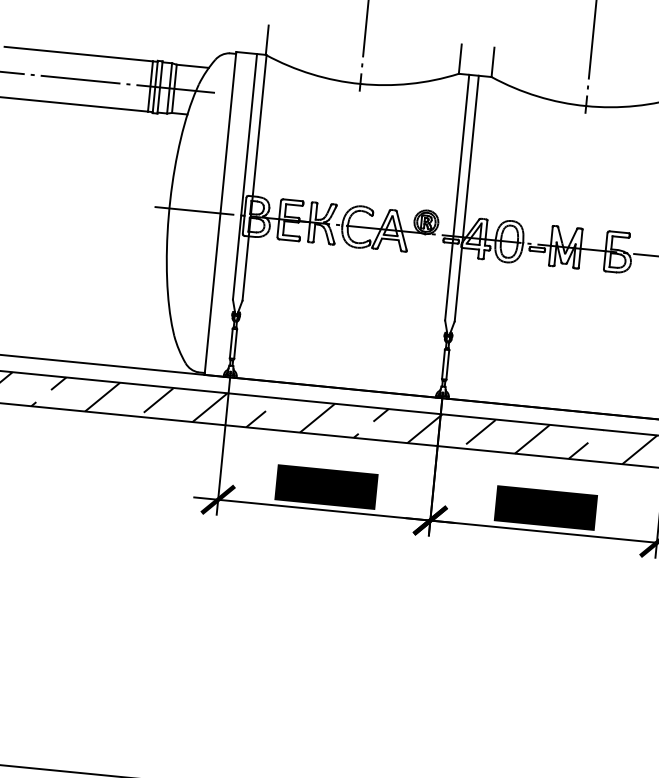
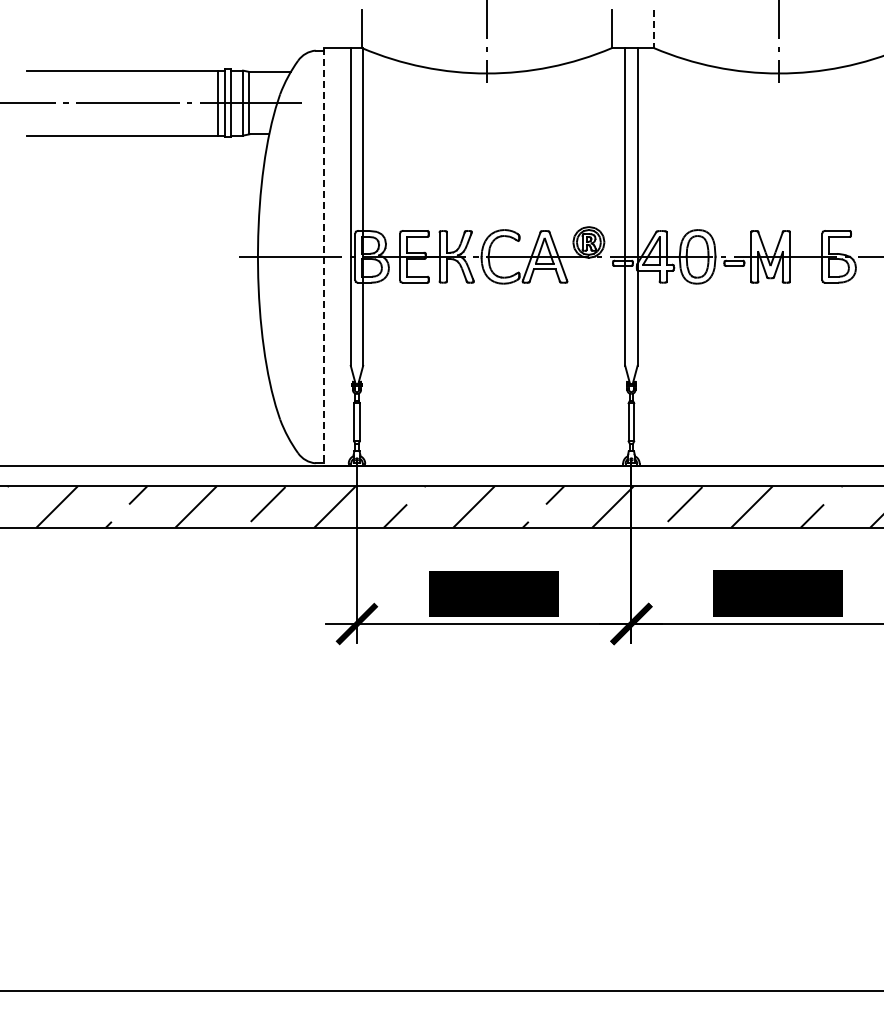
line: (493, 62) -> (654, 29), solid -> dashed
line: (220, 213) -> (323, 256), solid -> dashed

